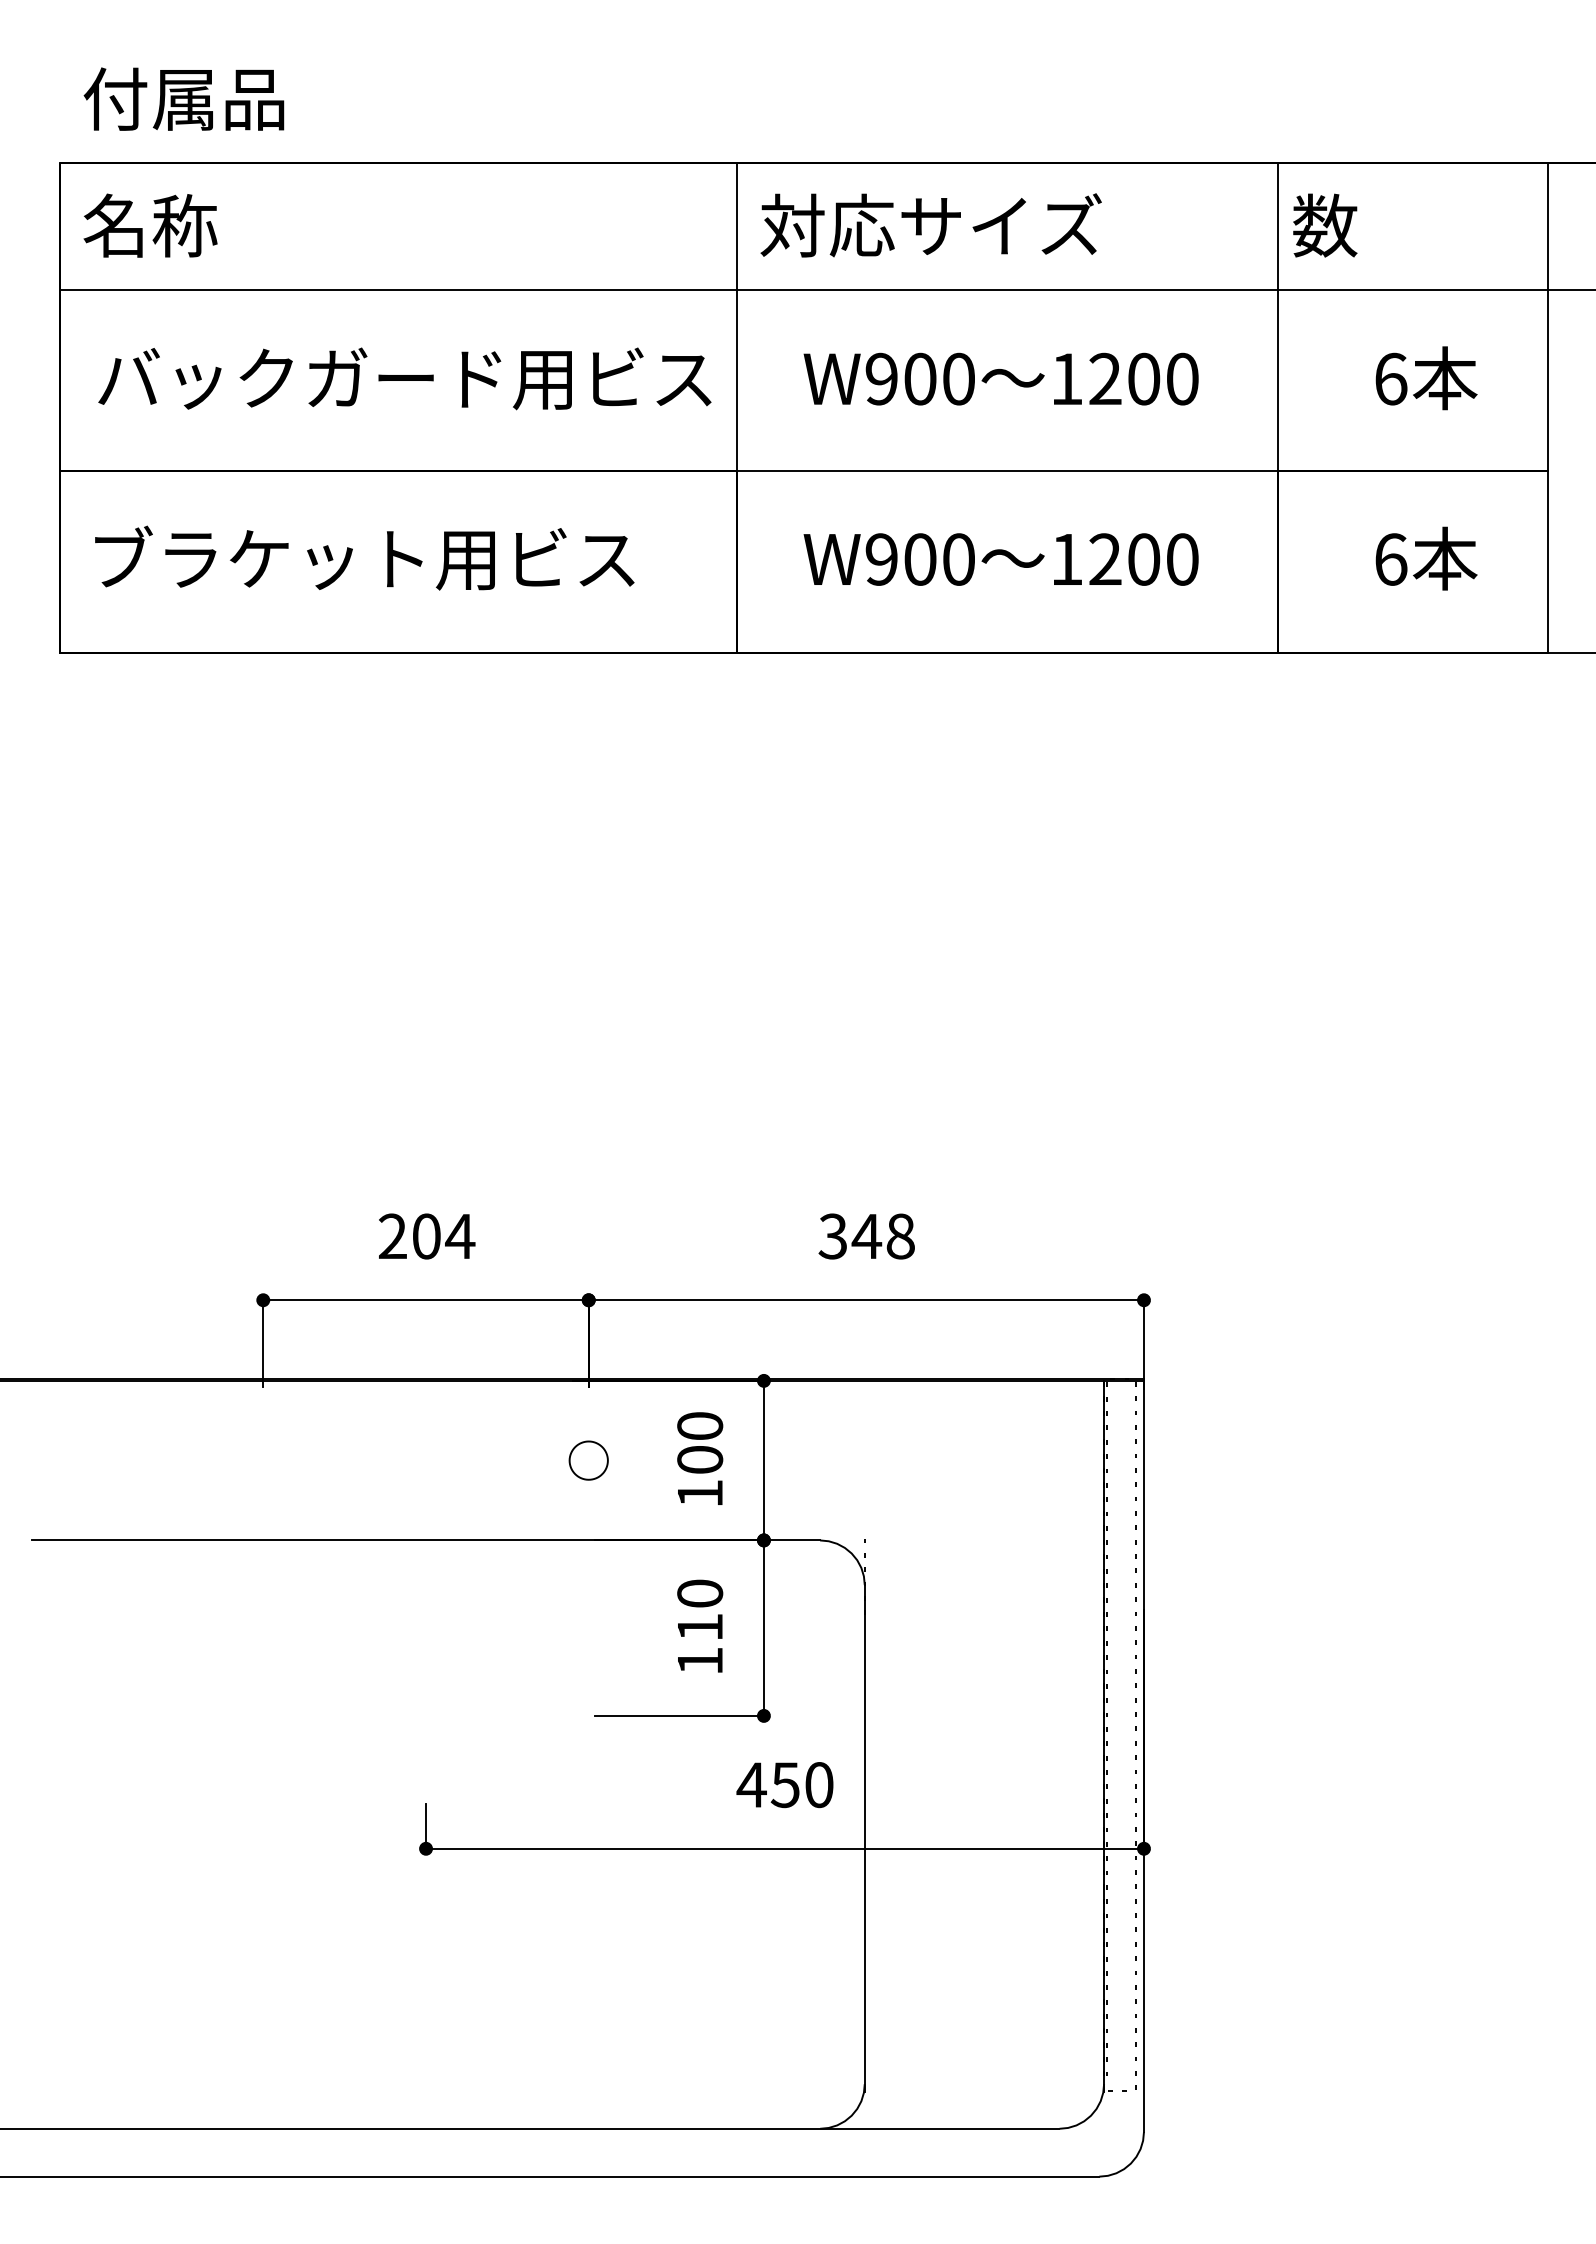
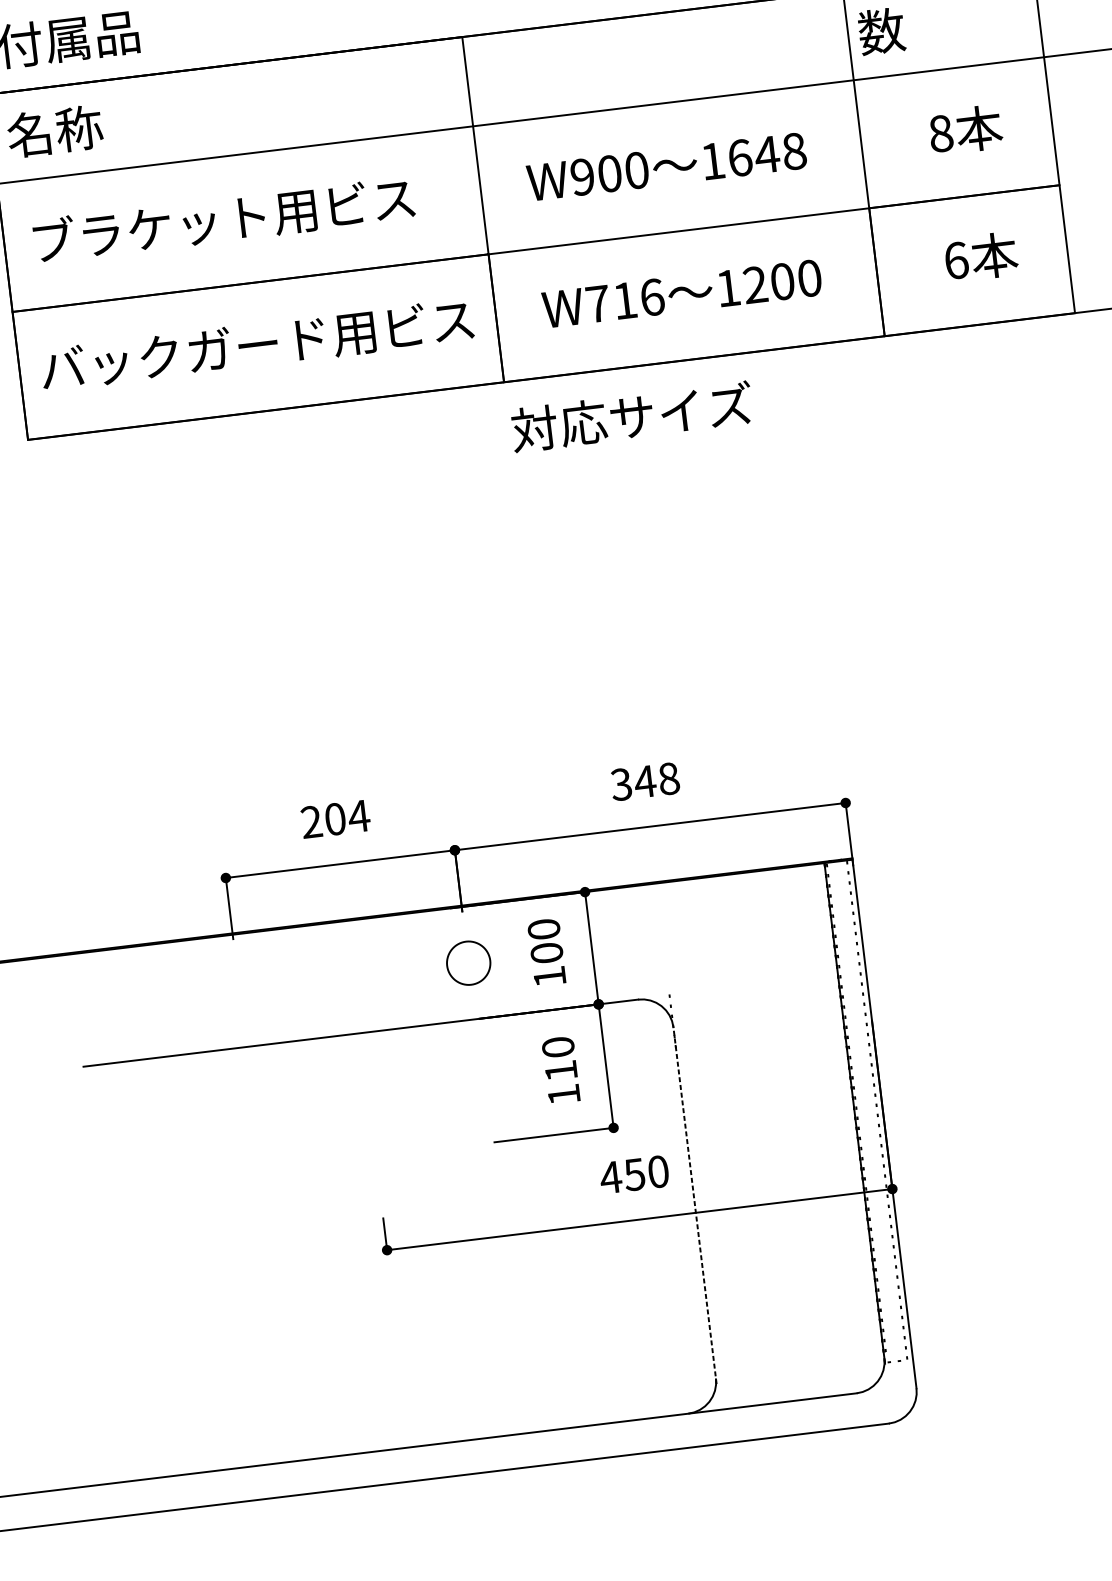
text: (930, 225) -> (631, 417), moved
text: (404, 377) -> (246, 216), バックガード用ビス -> ブラケット用ビス
text: (1143, 378) -> (766, 154), 1200 -> 1648
text: (1391, 378) -> (941, 133), 6 -> 8
text: (396, 557) -> (256, 343), ブラケット用ビス -> バックガード用ビス
text: (920, 559) -> (625, 300), W900 -> W716
part: (588, 1460) -> (468, 963), size x1.6
line: (864, 1838) -> (694, 1205), solid -> dashed

